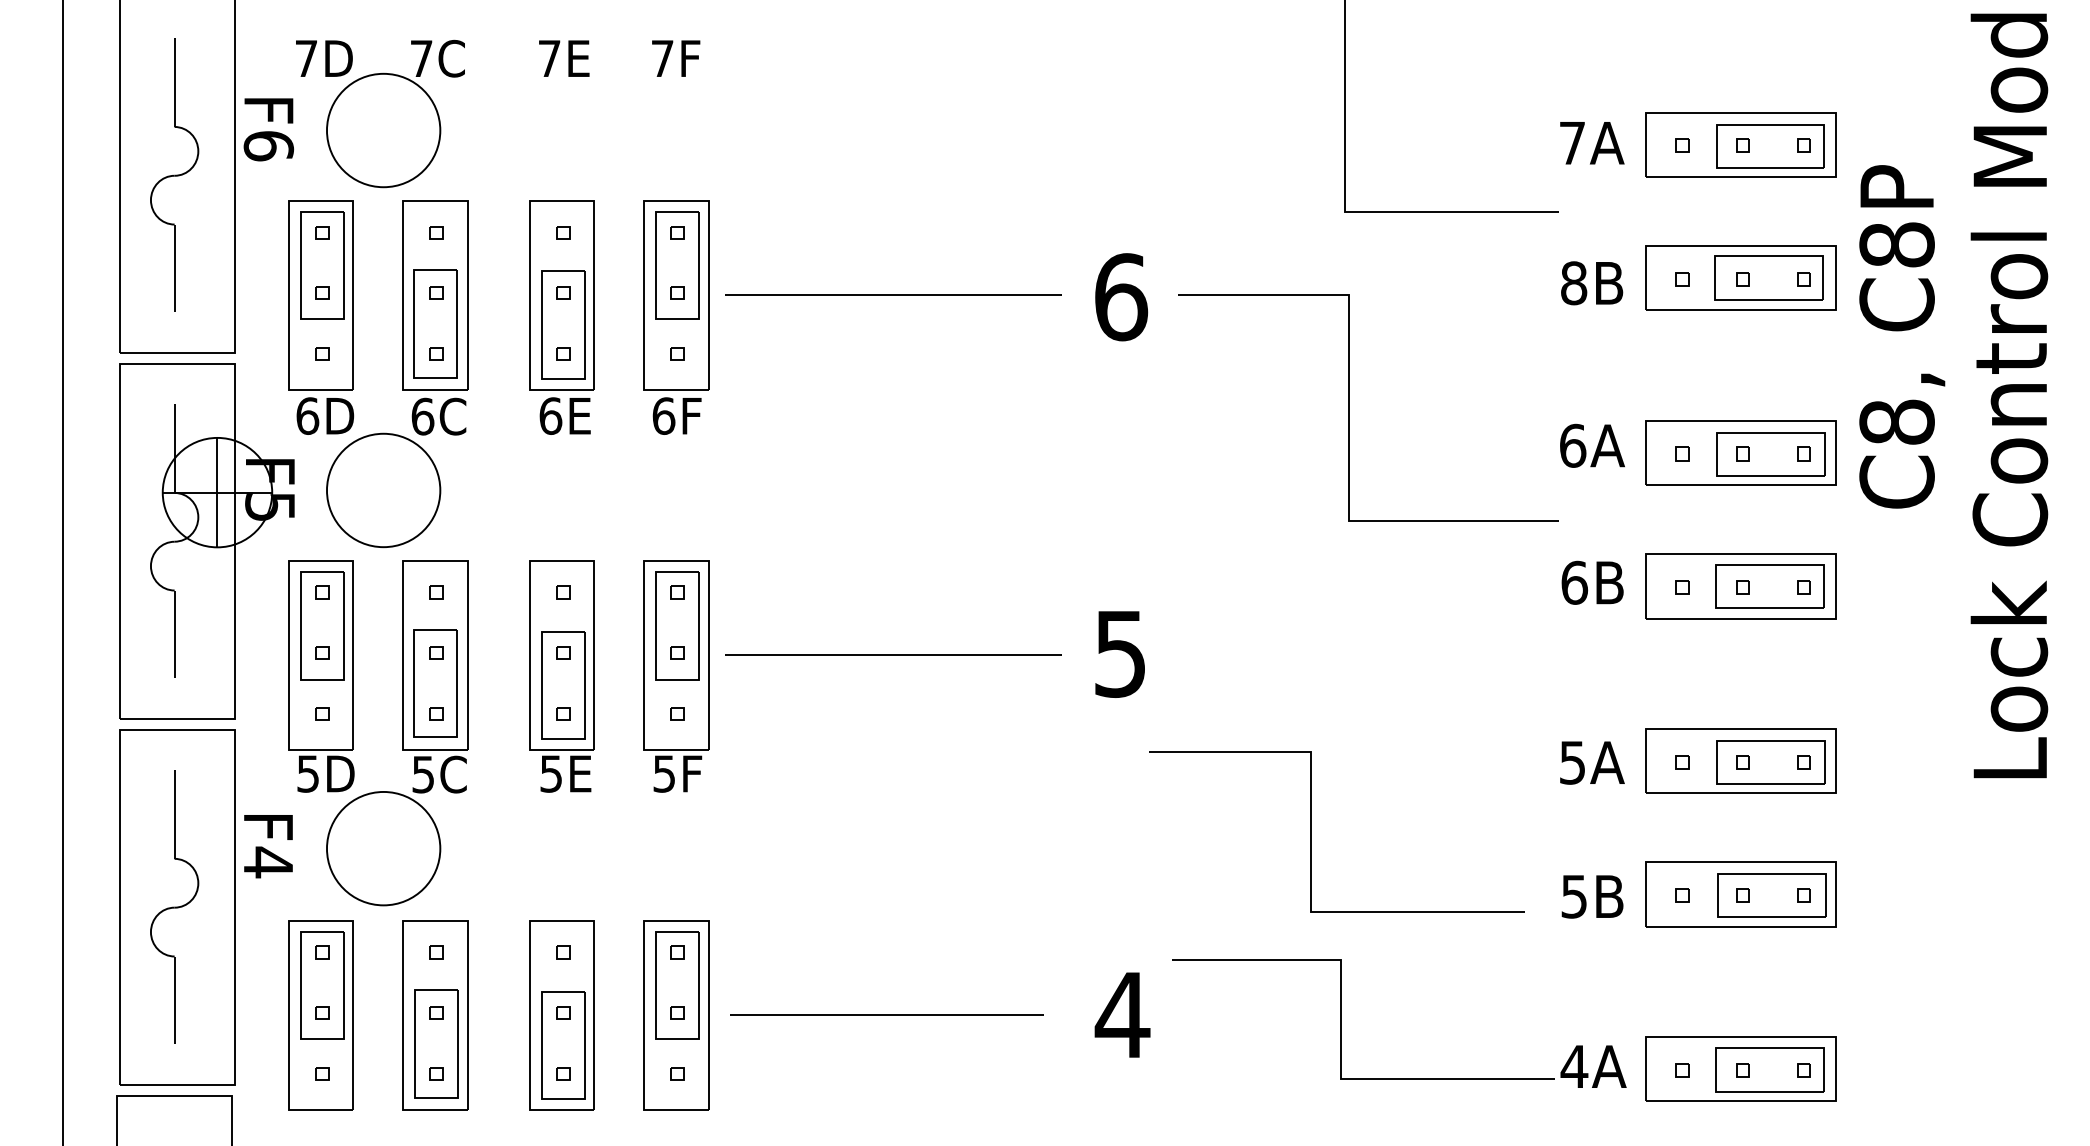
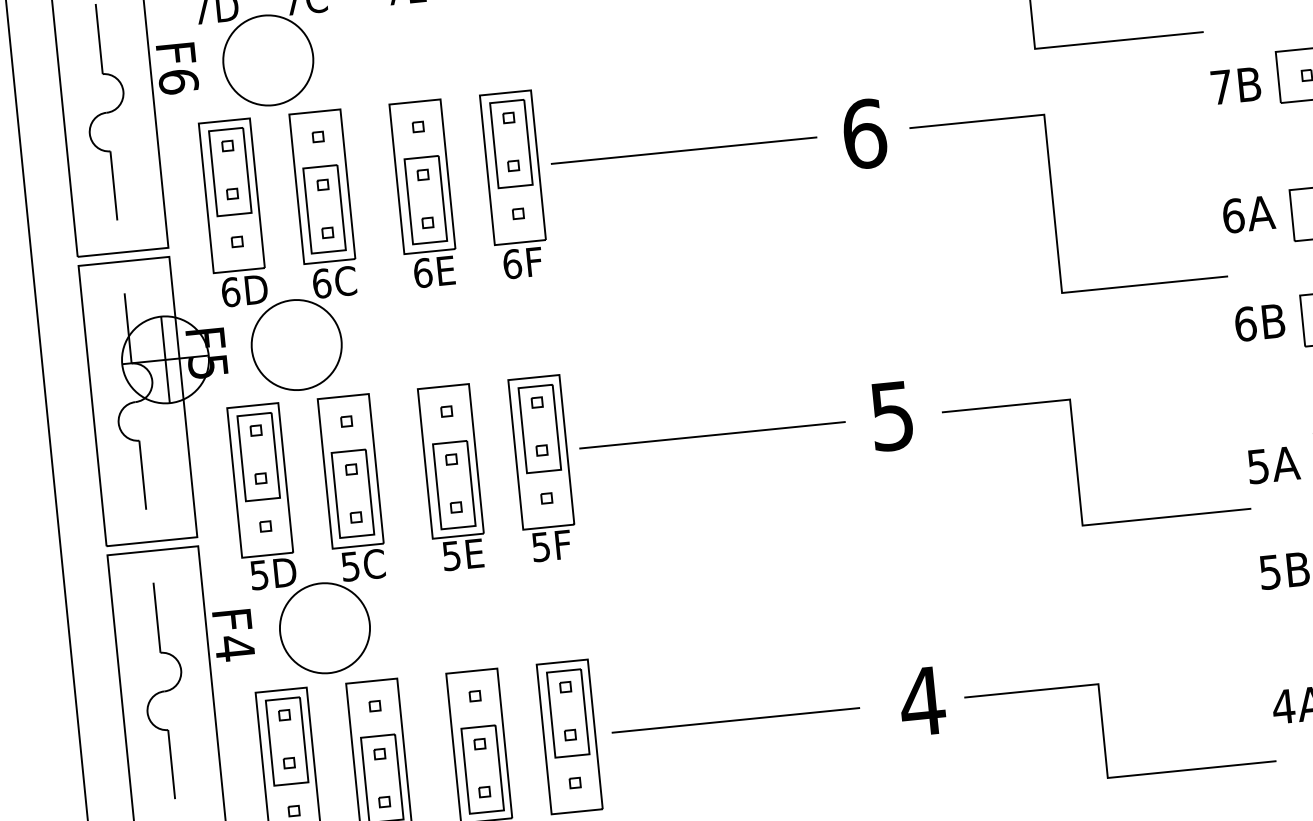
text: (1574, 283) -> (1221, 87), 8B -> 7B
curve: (1311, 831) -> (1076, 462), moved
curve: (1341, 1019) -> (1103, 730), moved

